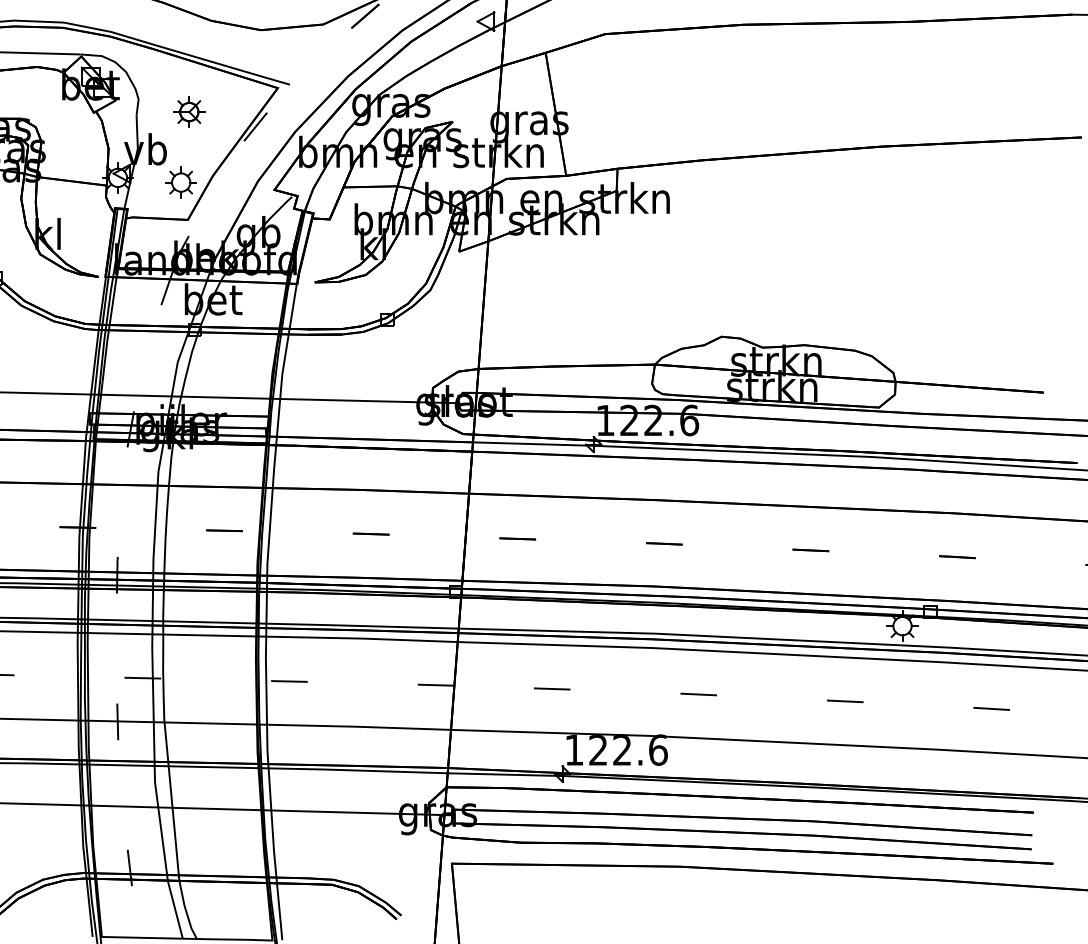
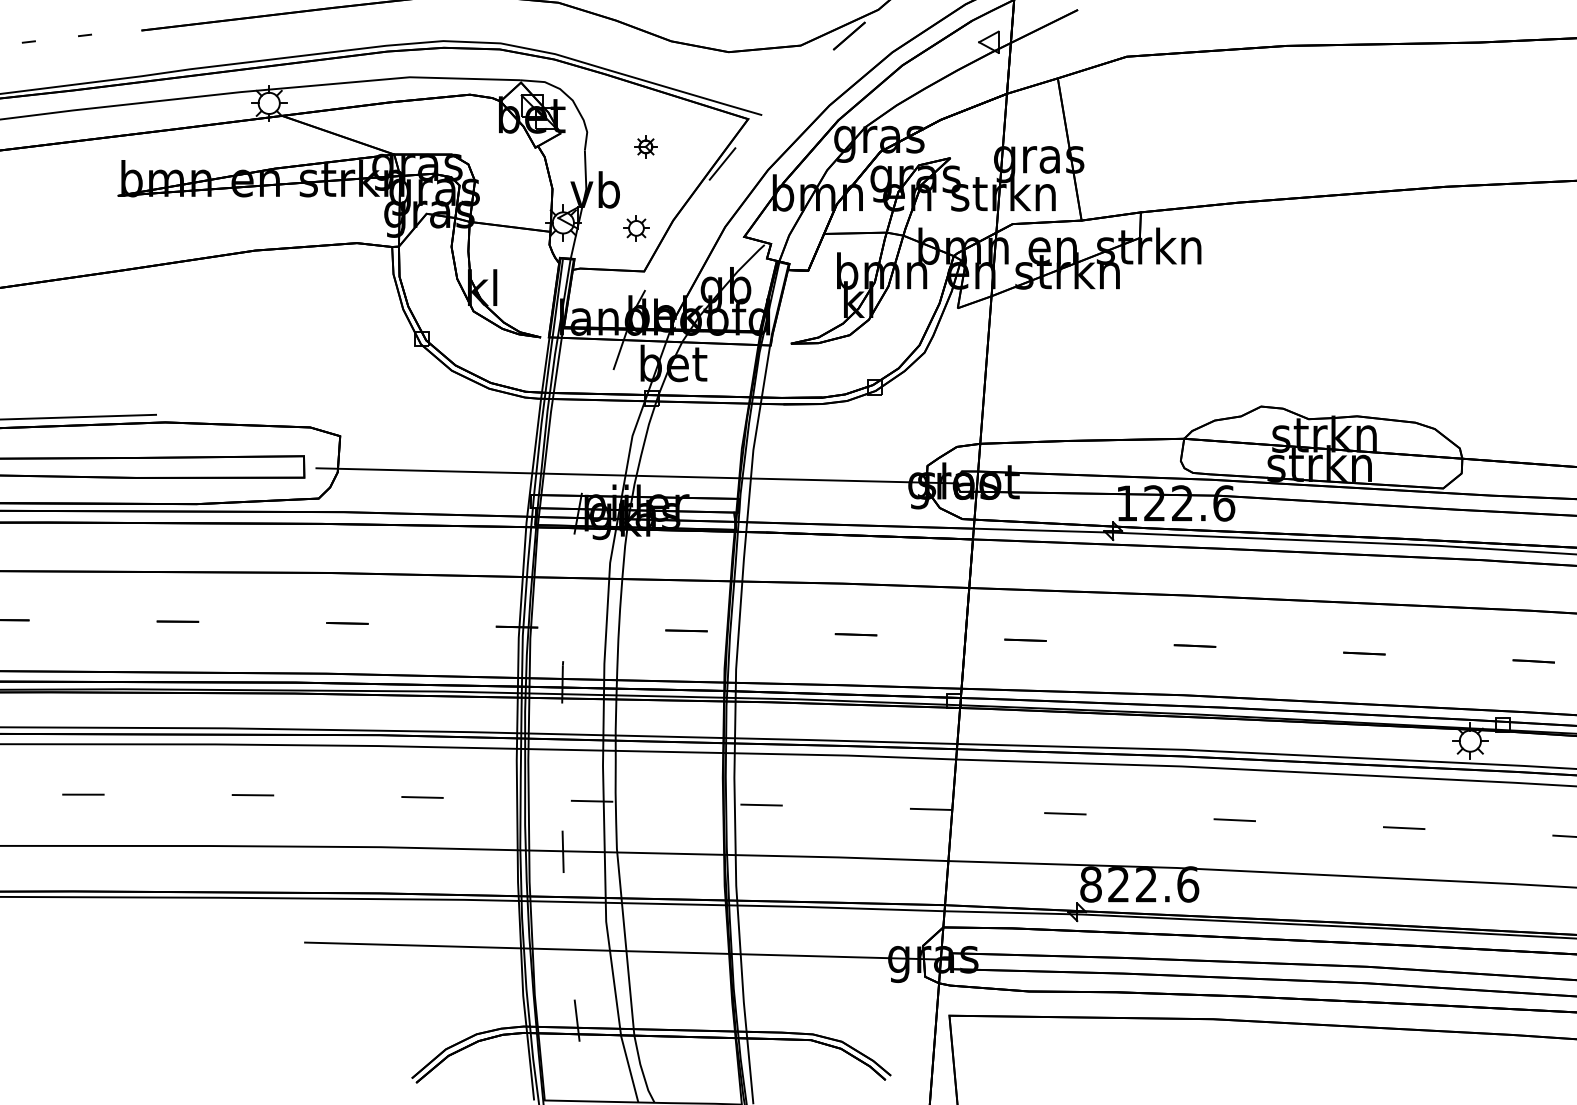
part: (189, 111) -> (645, 146), size x0.6
part: (181, 182) -> (636, 228), size x0.7
text: (573, 750) -> (1090, 884), 122.6 -> 822.6

